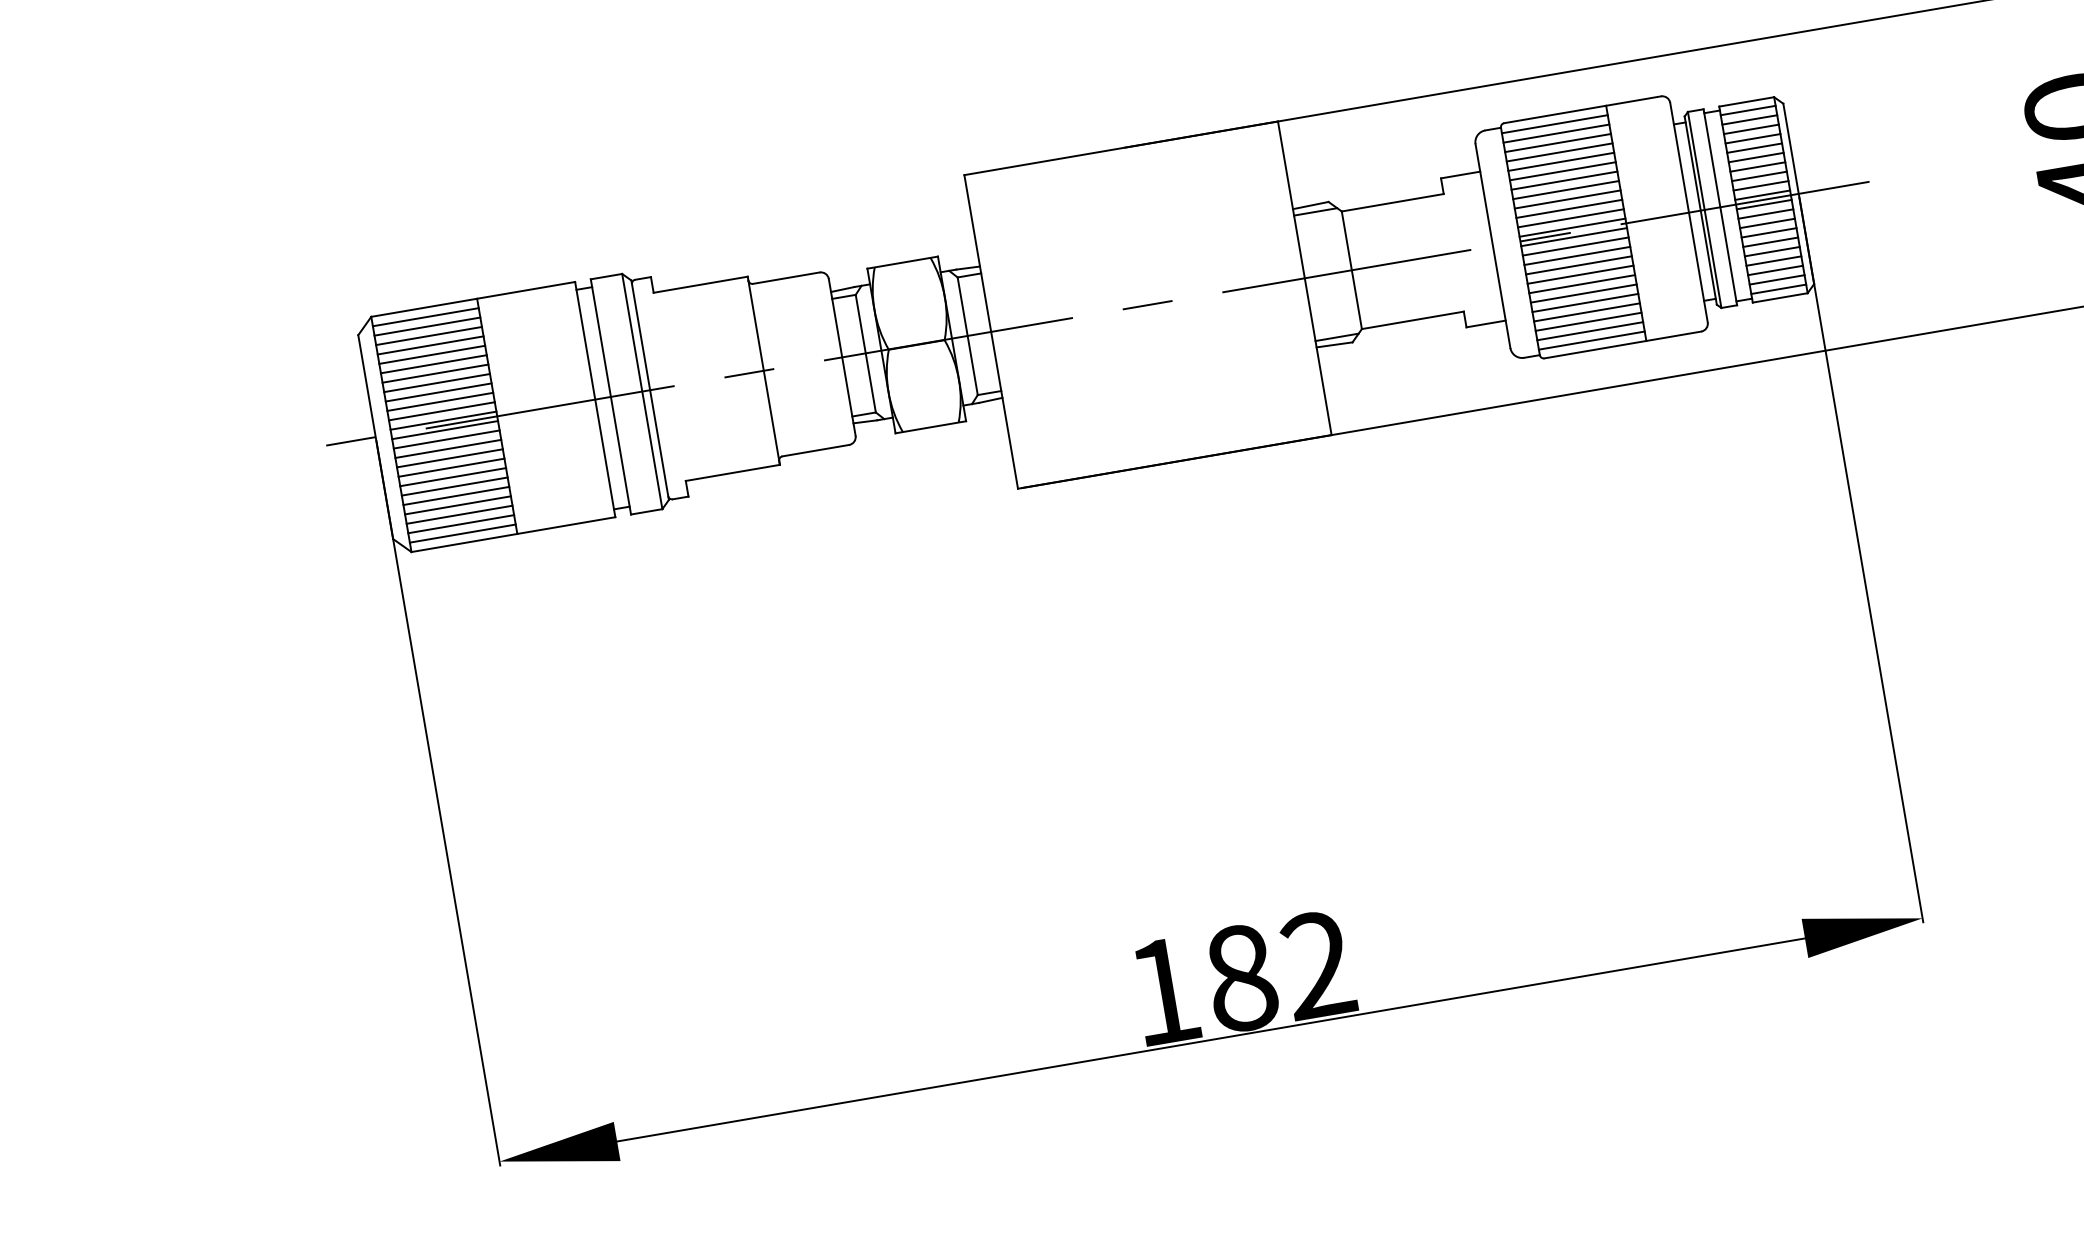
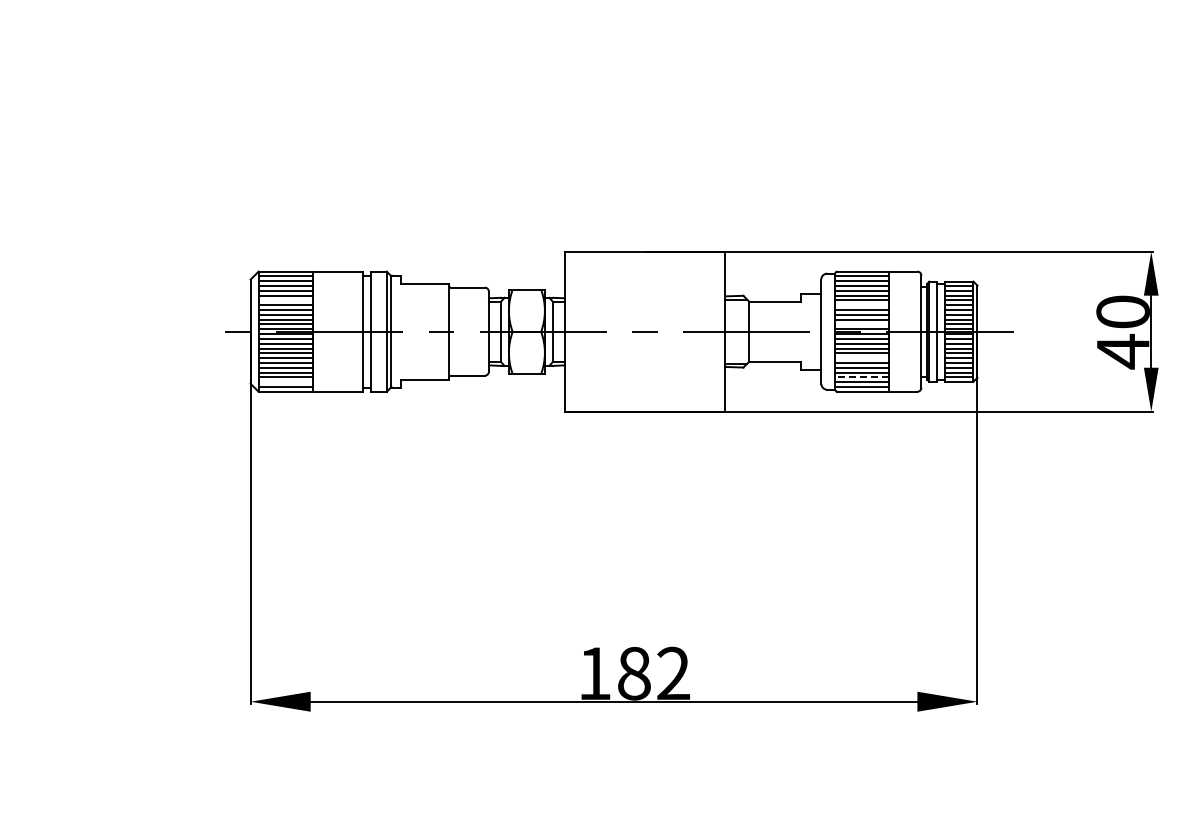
line: (1564, 181) -> (862, 305), removed
line: (1571, 218) -> (862, 324), removed
line: (1582, 284) -> (862, 358), removed
line: (1587, 322) -> (861, 377), solid -> dashed
line: (433, 364) -> (285, 300), removed
line: (461, 524) -> (285, 382), removed

